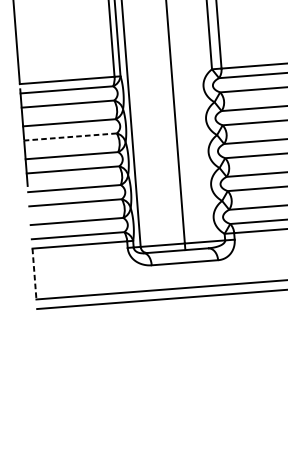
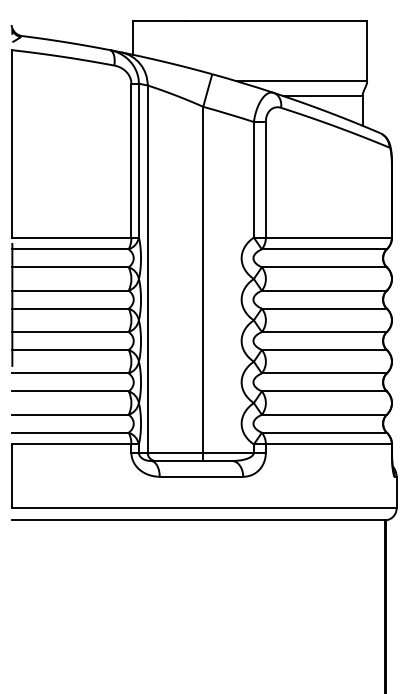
line: (70, 136) -> (70, 308), dashed -> solid
line: (34, 274) -> (12, 476), dashed -> solid

